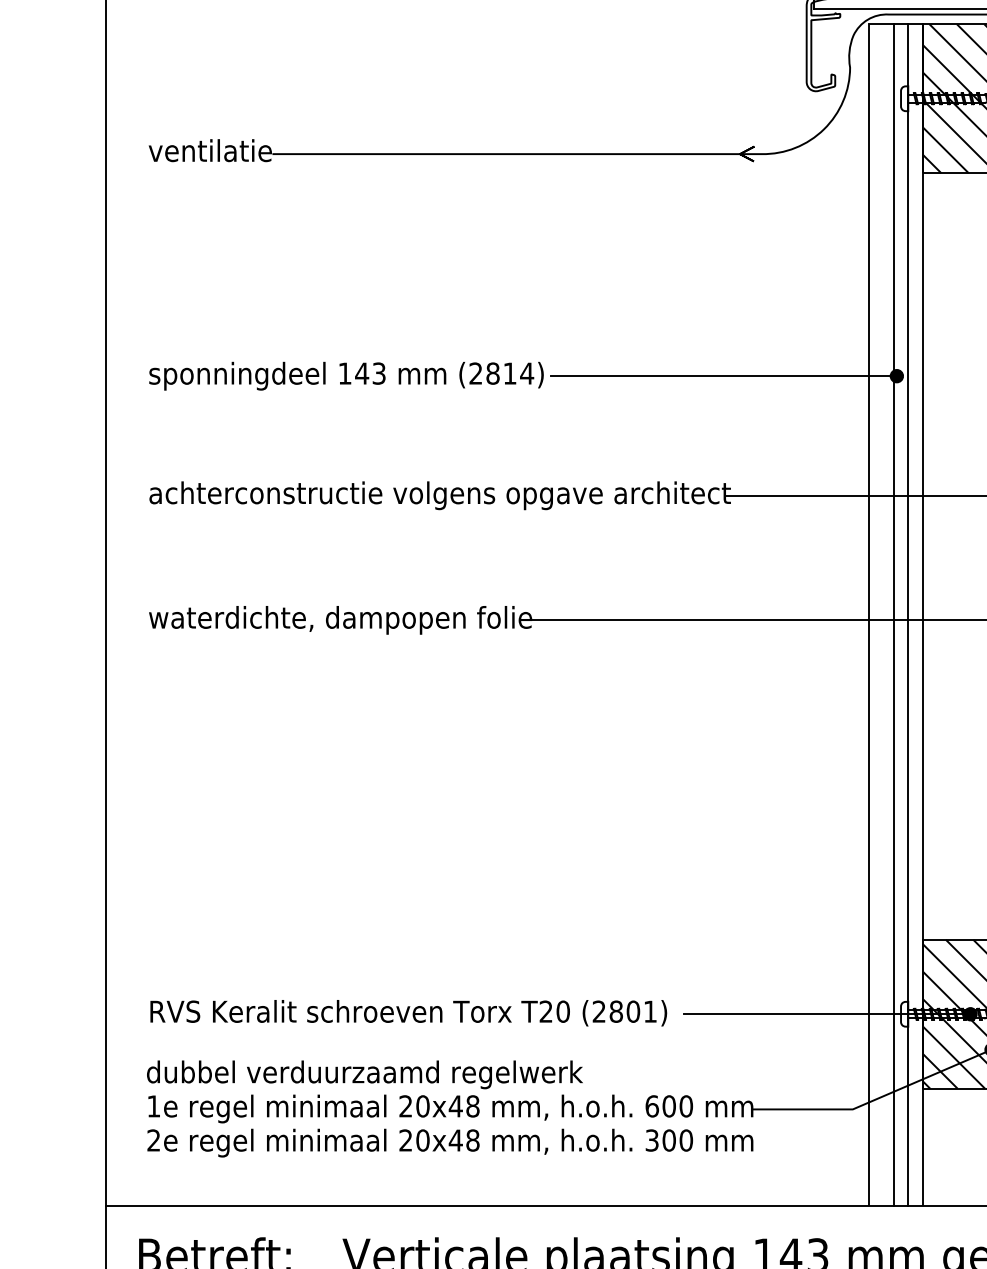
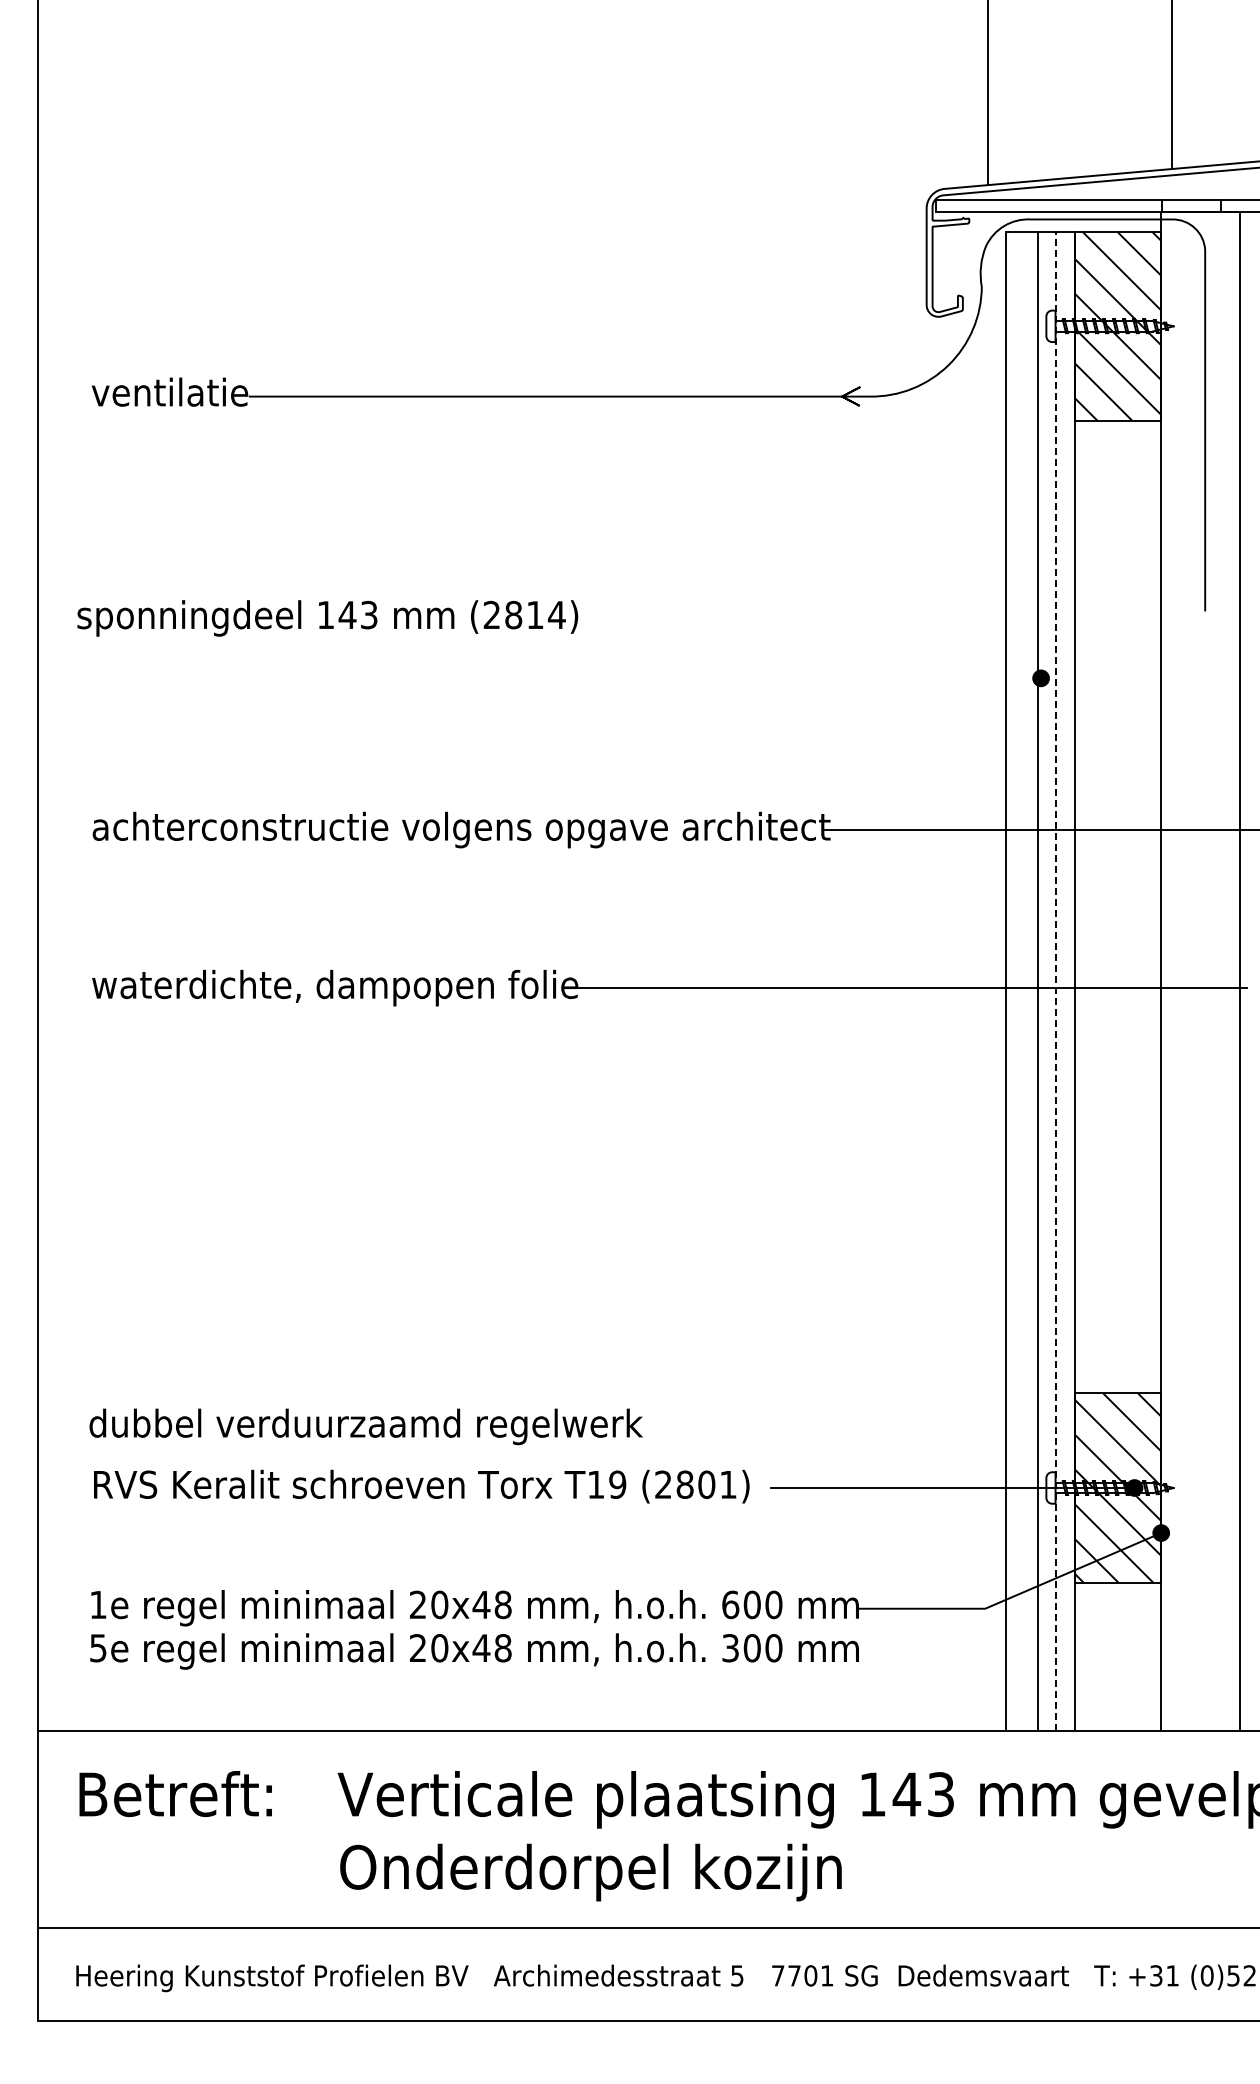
text: (346, 376) -> (327, 618), moved
line: (723, 376) -> (821, 678), removed
line: (908, 615) -> (1055, 981), solid -> dashed
text: (555, 1011) -> (607, 1484), T20 -> T19
text: (364, 1074) -> (365, 1426), moved
text: (154, 1140) -> (98, 1648), 2e -> 5e

